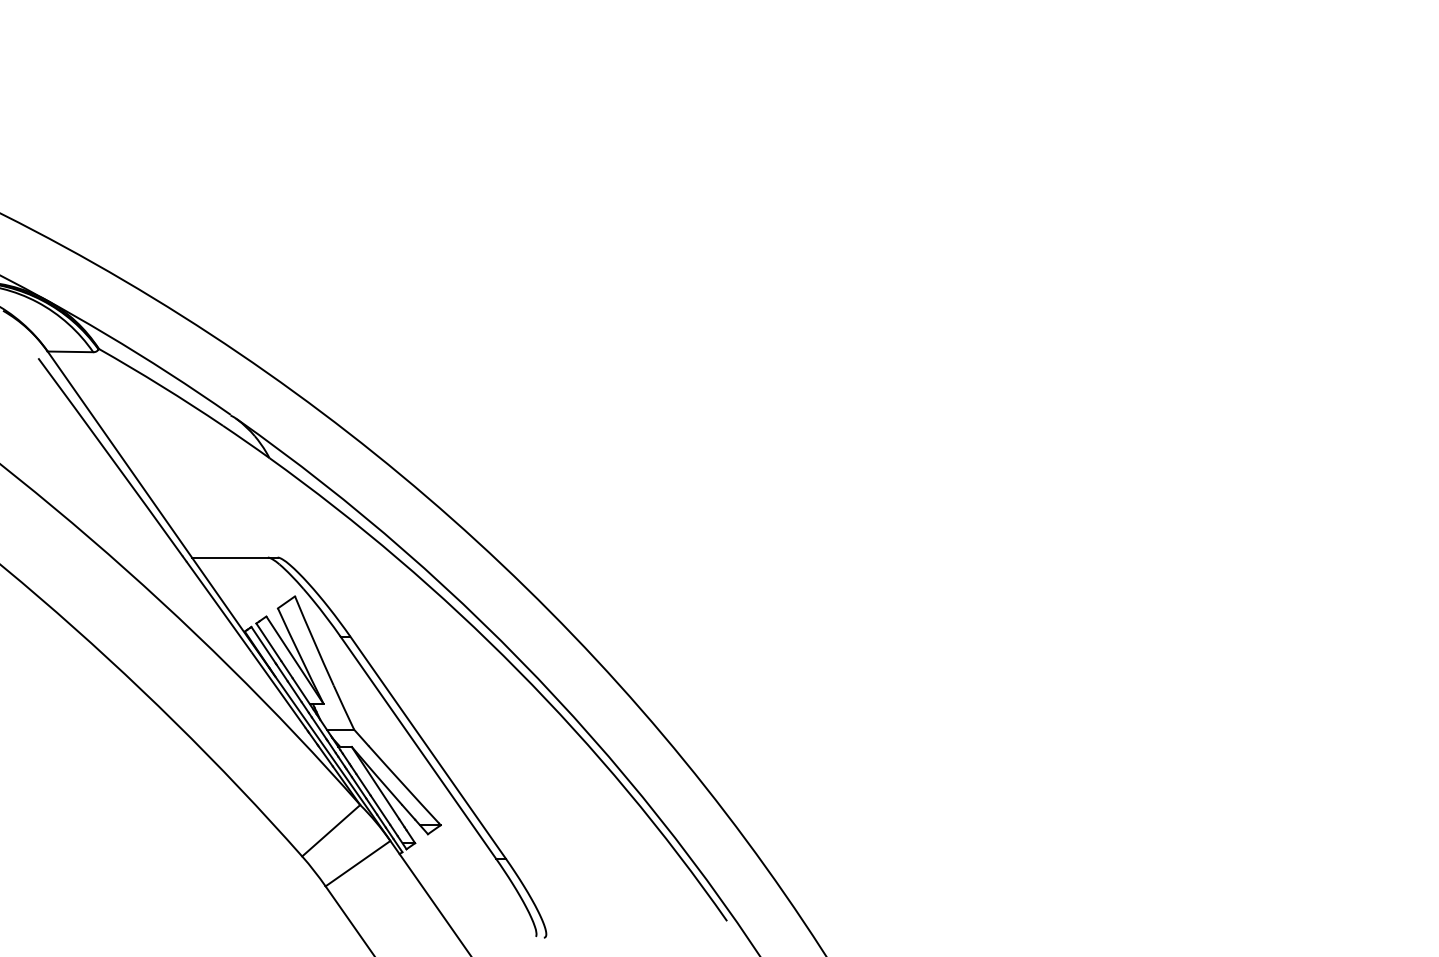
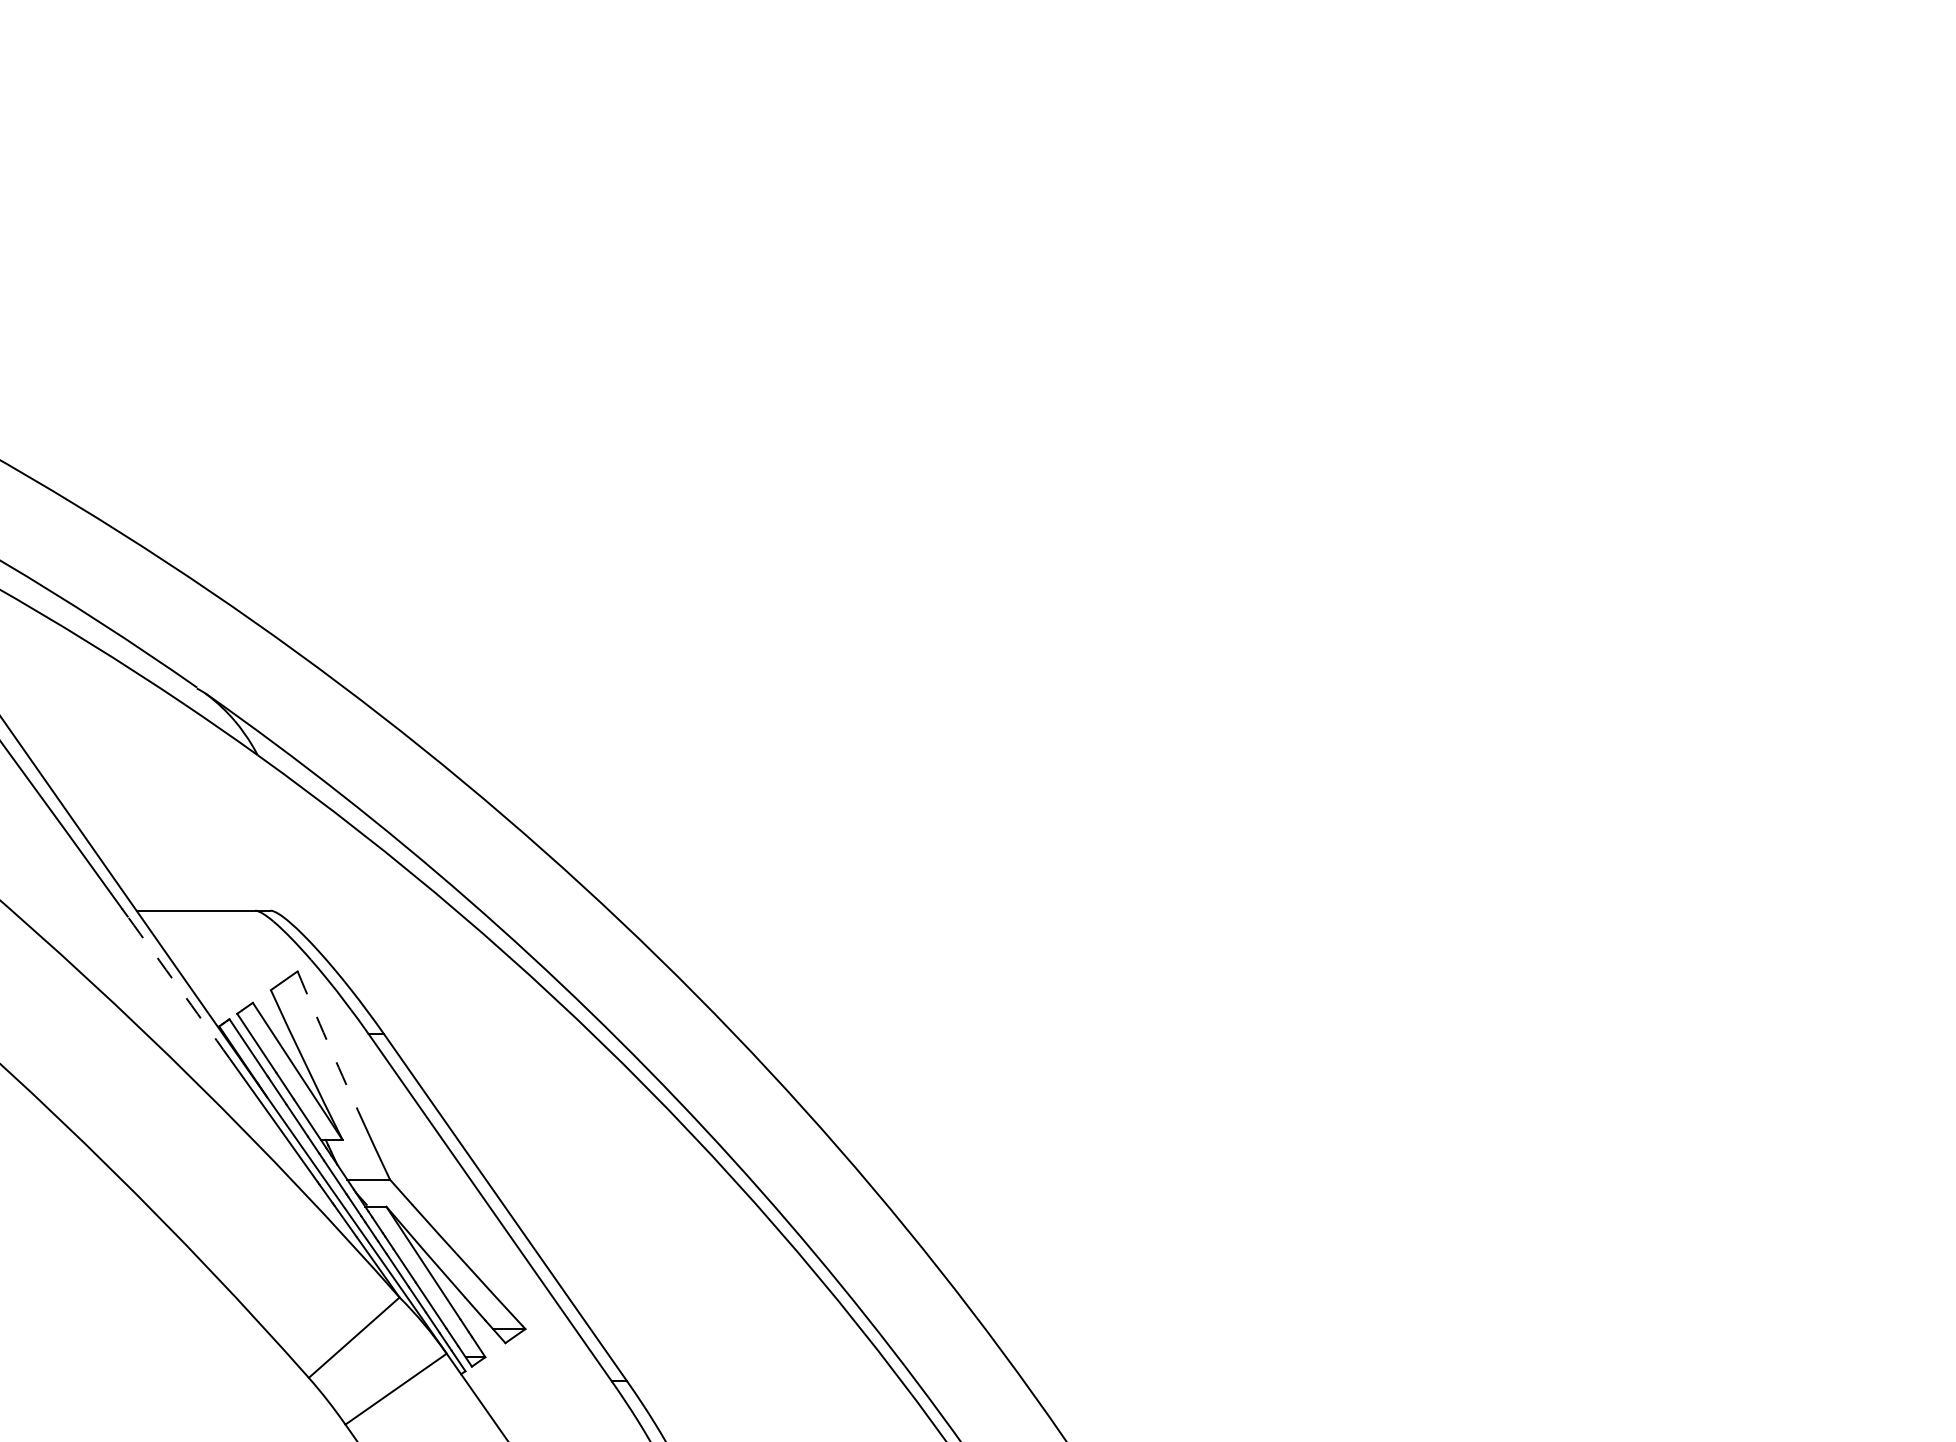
arc: (218, 606) -> (178, 987), solid -> dashed
arc: (314, 641) -> (328, 1041), solid -> dashed

